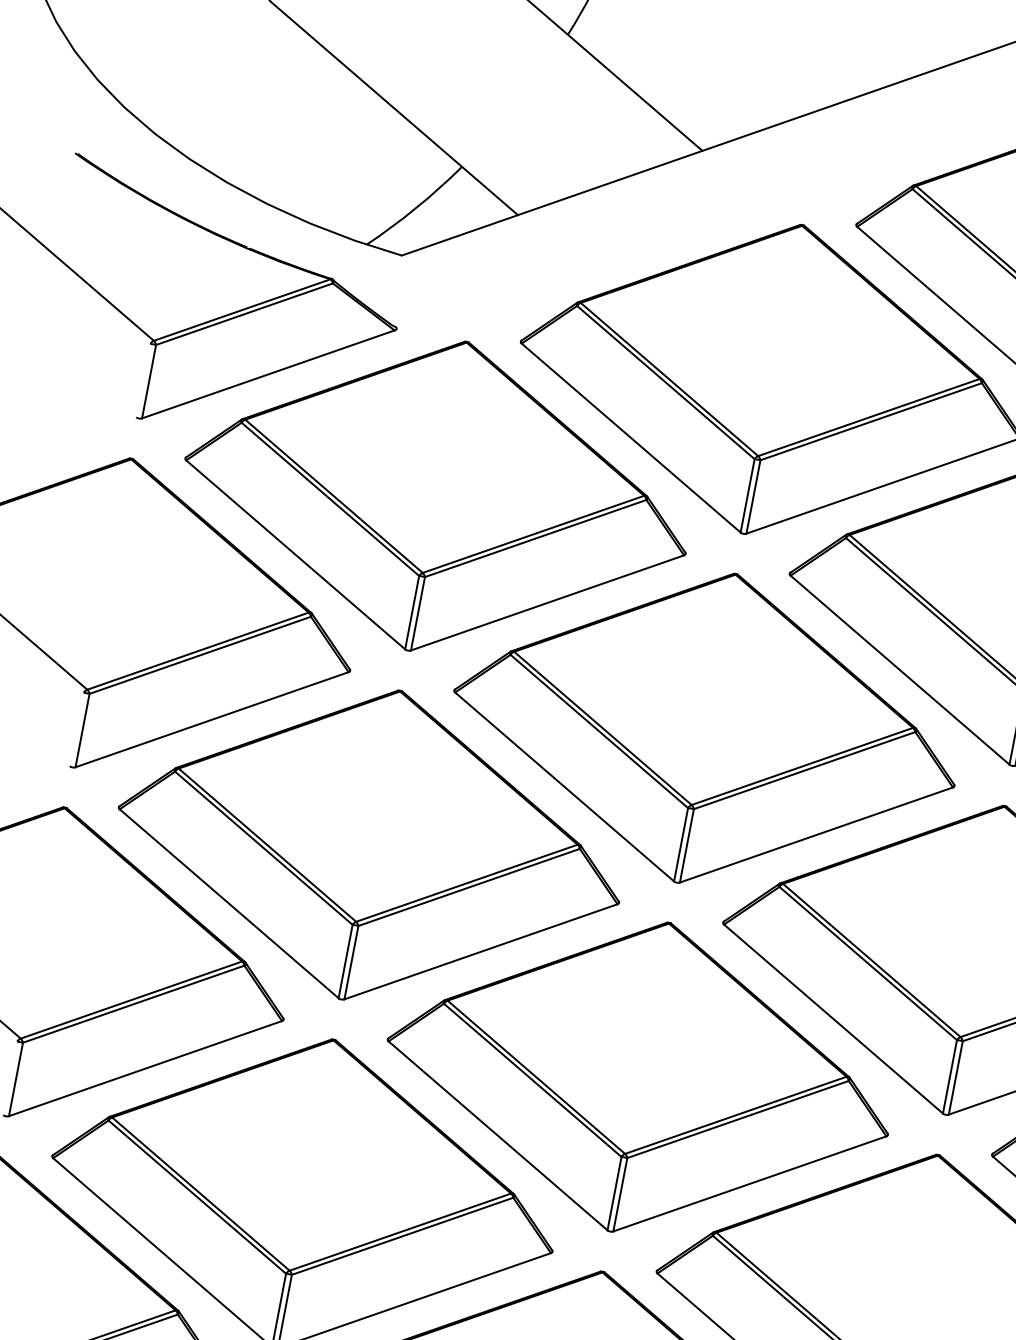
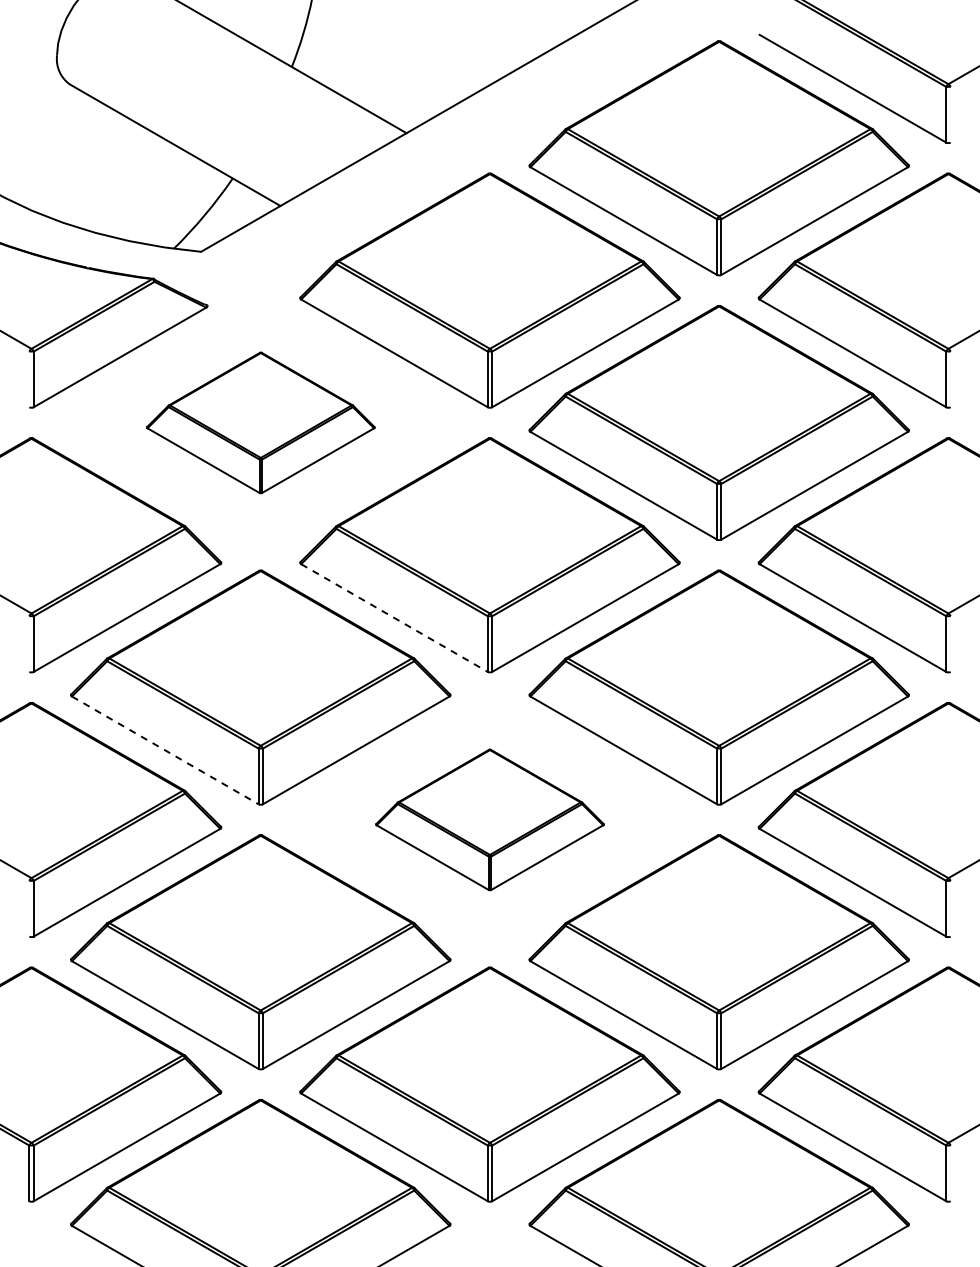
part: (437, 495) -> (260, 422), size x0.6
line: (564, 787) -> (394, 618), solid -> dashed
line: (229, 903) -> (165, 750), solid -> dashed
part: (639, 1076) -> (489, 819), size x0.6

